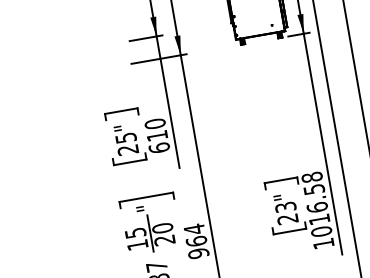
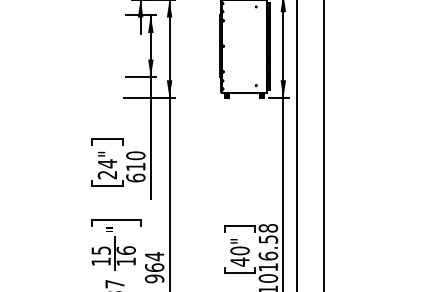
text: (125, 137) -> (107, 163), 25" -> 24"
text: (286, 213) -> (239, 256), 23" -> 40"
text: (162, 233) -> (125, 255), 20 -> 16

